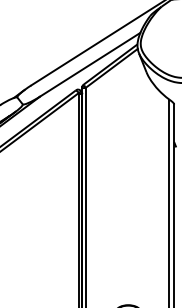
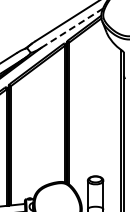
line: (90, 65) -> (72, 28), solid -> dashed

